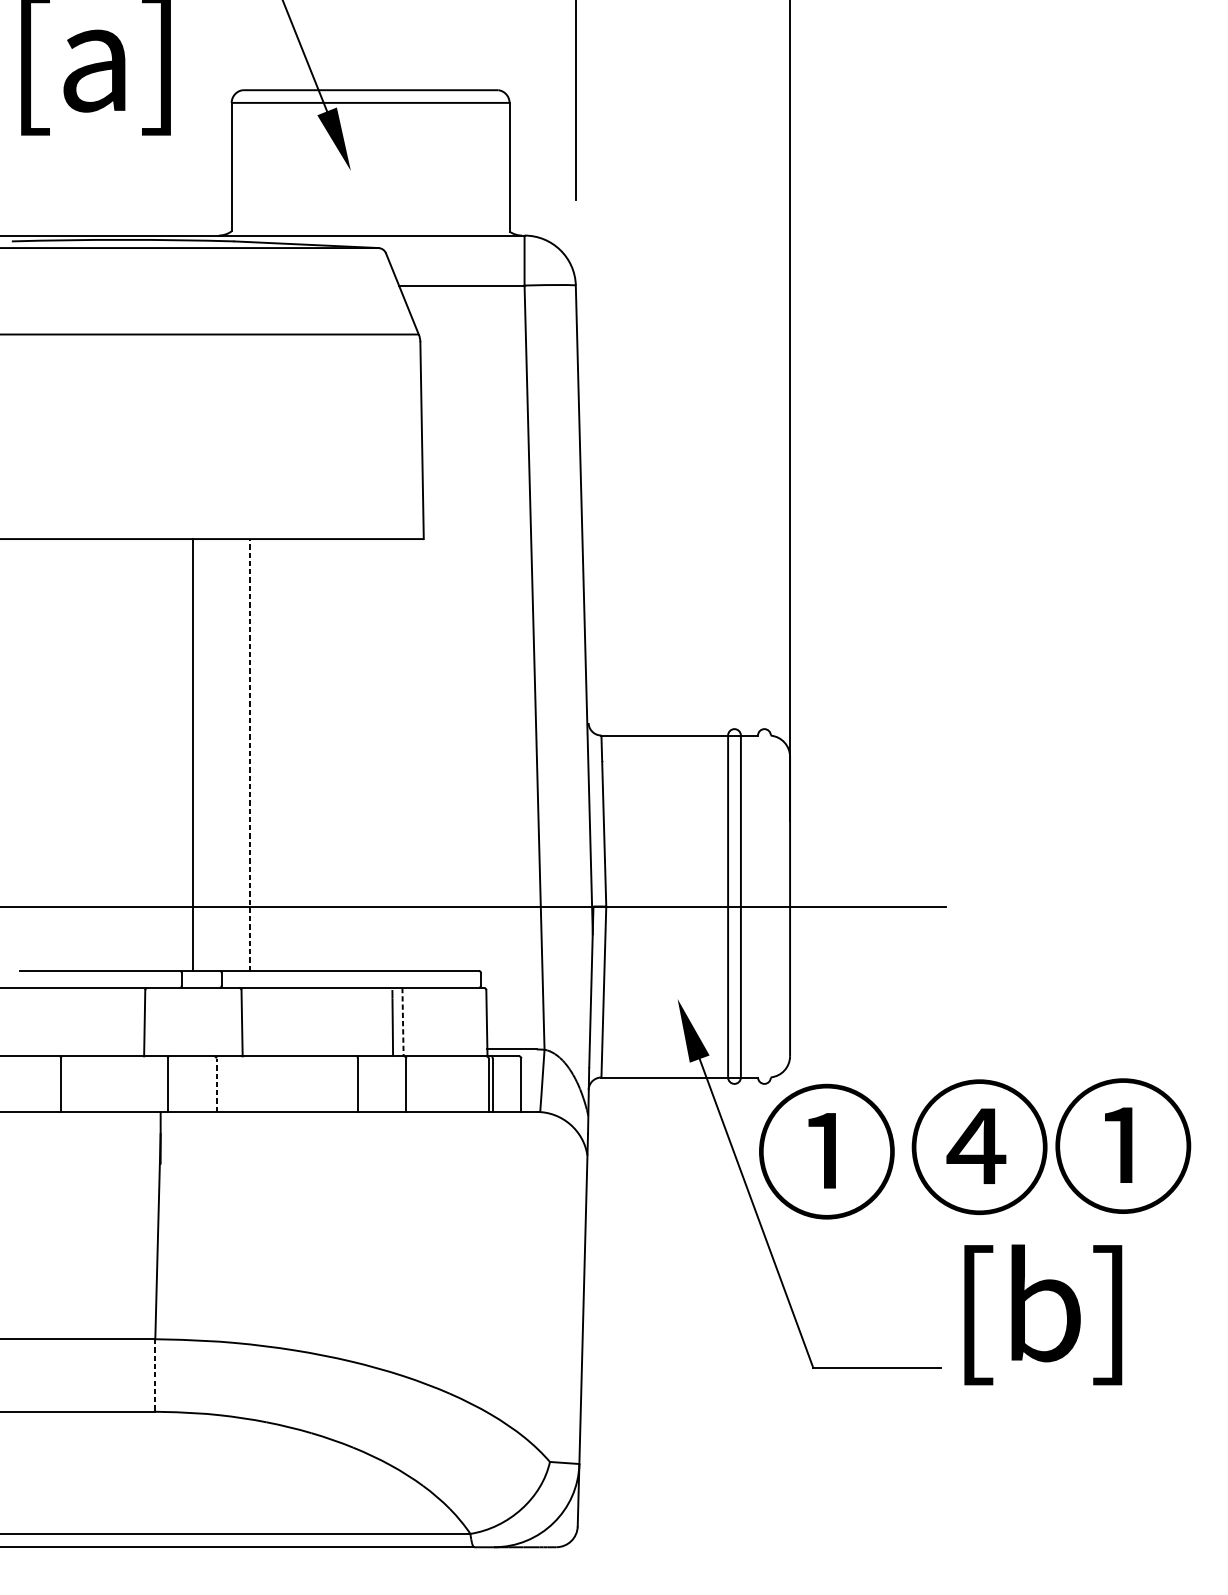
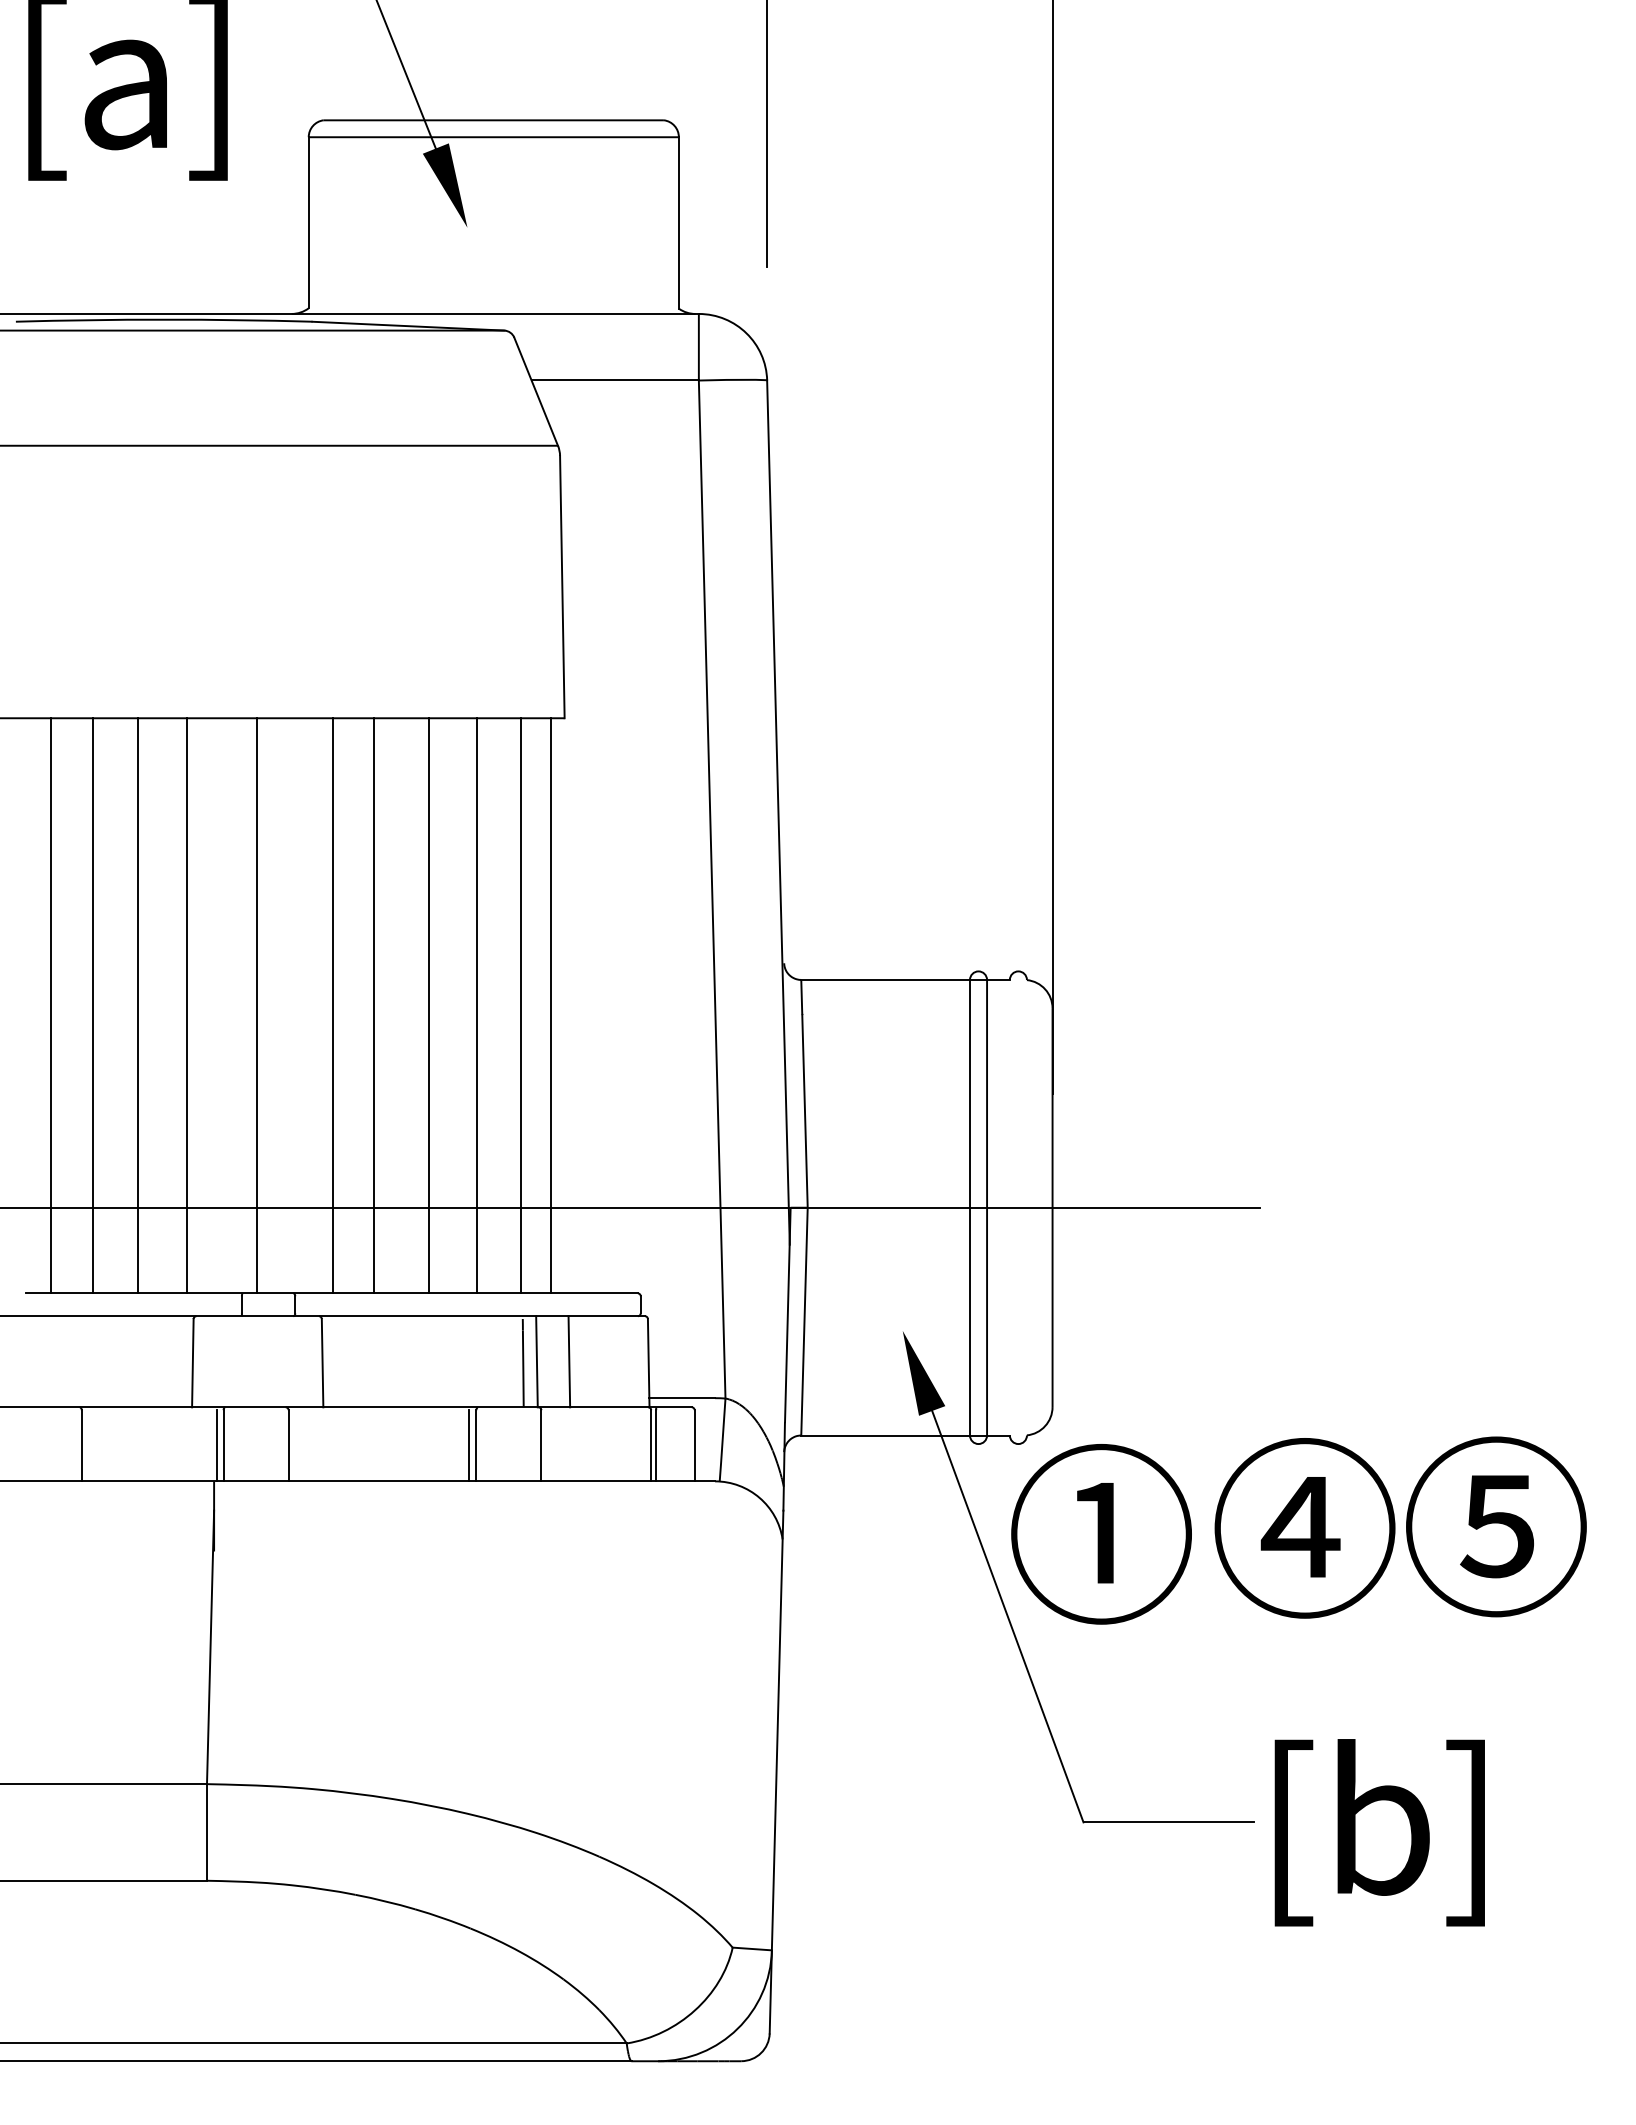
line: (37, 754) -> (50, 1005), added
line: (69, 754) -> (92, 1005), added
line: (103, 754) -> (137, 1005), added
line: (140, 754) -> (187, 1005), added
line: (249, 754) -> (332, 1005), dashed -> solid
line: (280, 754) -> (373, 1005), added
line: (321, 754) -> (428, 1005), added
line: (358, 754) -> (477, 1005), added
line: (390, 754) -> (520, 1005), added
line: (413, 754) -> (551, 1005), added
line: (402, 1021) -> (536, 1361), dashed -> solid
line: (427, 1021) -> (569, 1361), added
line: (162, 1085) -> (216, 1445), added
line: (216, 1085) -> (288, 1445), dashed -> solid
line: (352, 1085) -> (469, 1445), added
text: (1124, 1145) -> (1497, 1526), ① -> ⑤
text: (1043, 1314) -> (1379, 1832), moved
arc: (155, 1377) -> (207, 1834), dashed -> solid

